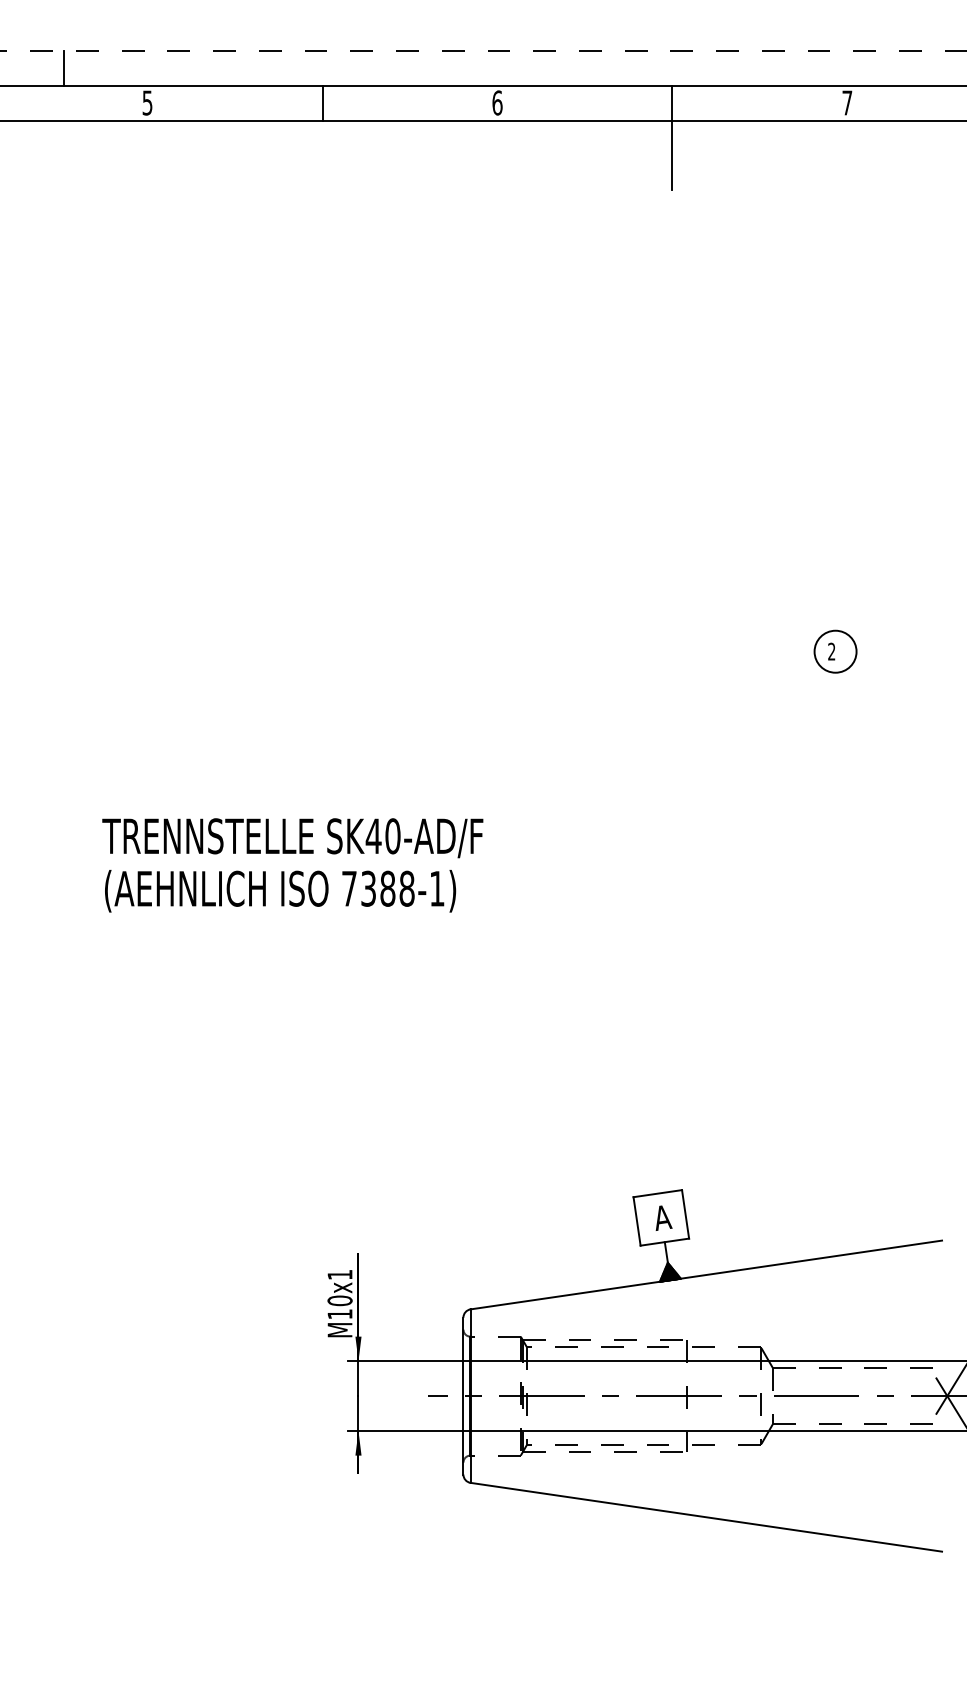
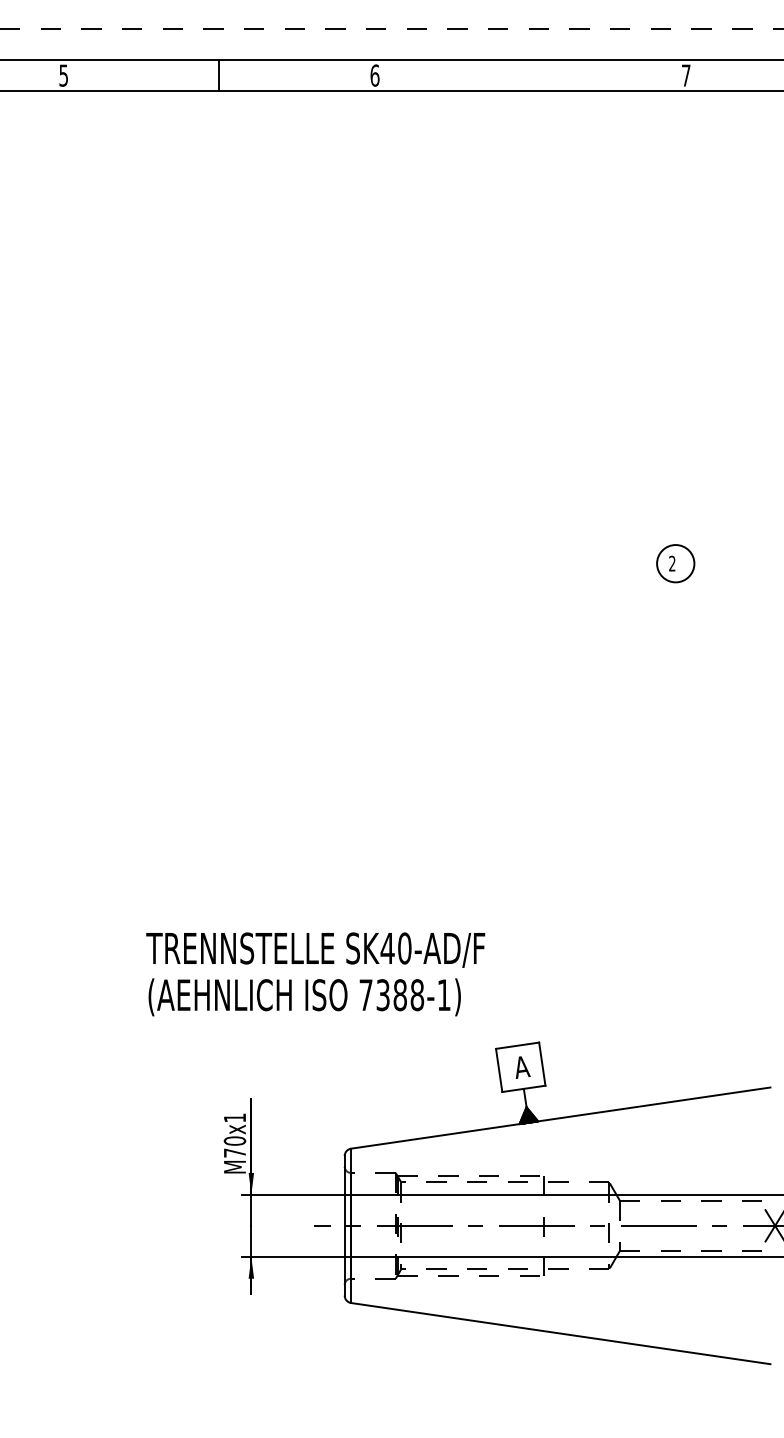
line: (672, 137) -> (530, 106), removed
text: (292, 865) -> (315, 974), moved
text: (339, 1314) -> (234, 1153), M10x1 -> M70x1

